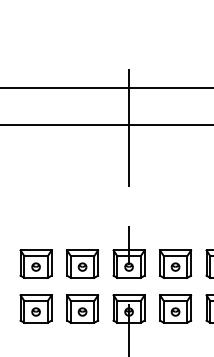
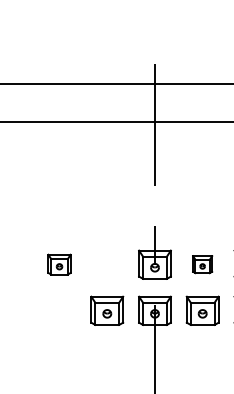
part: (36, 263) -> (59, 264), size x0.7
part: (82, 263) -> (107, 264), removed
part: (175, 263) -> (202, 264), size x0.6
part: (36, 308) -> (59, 310), removed

